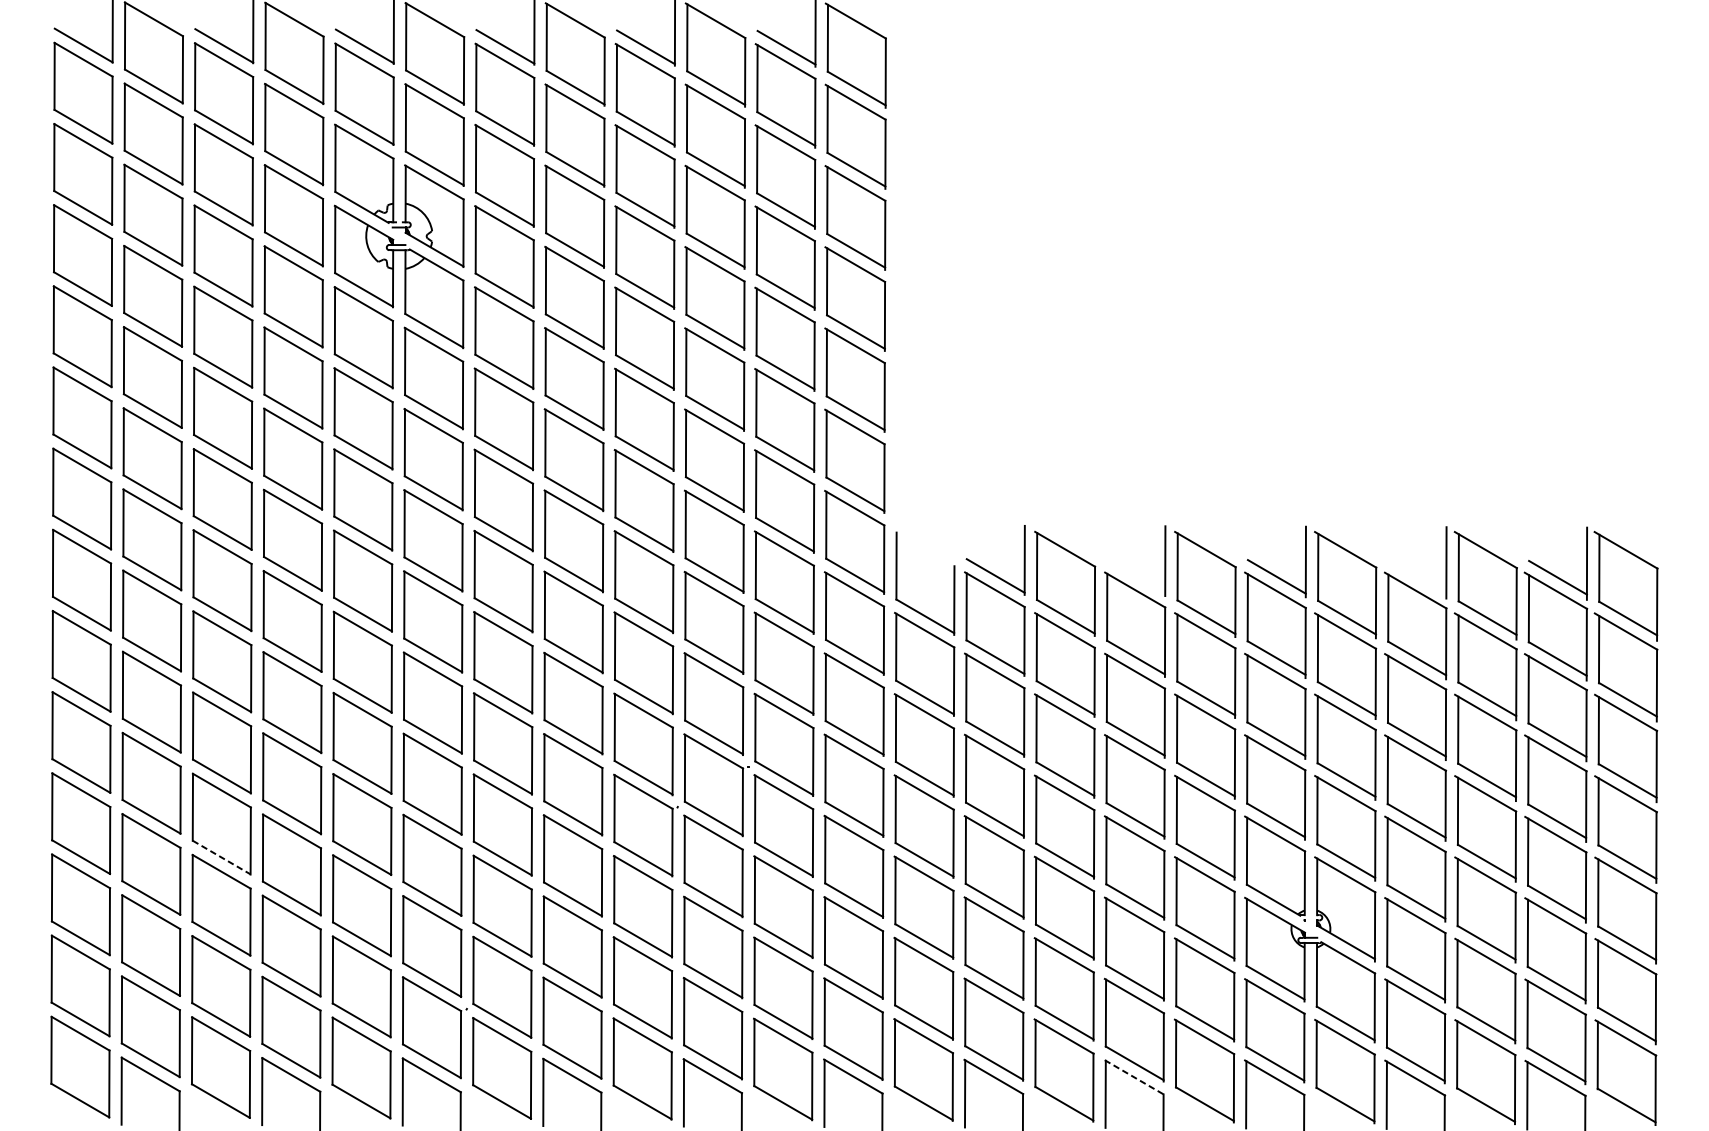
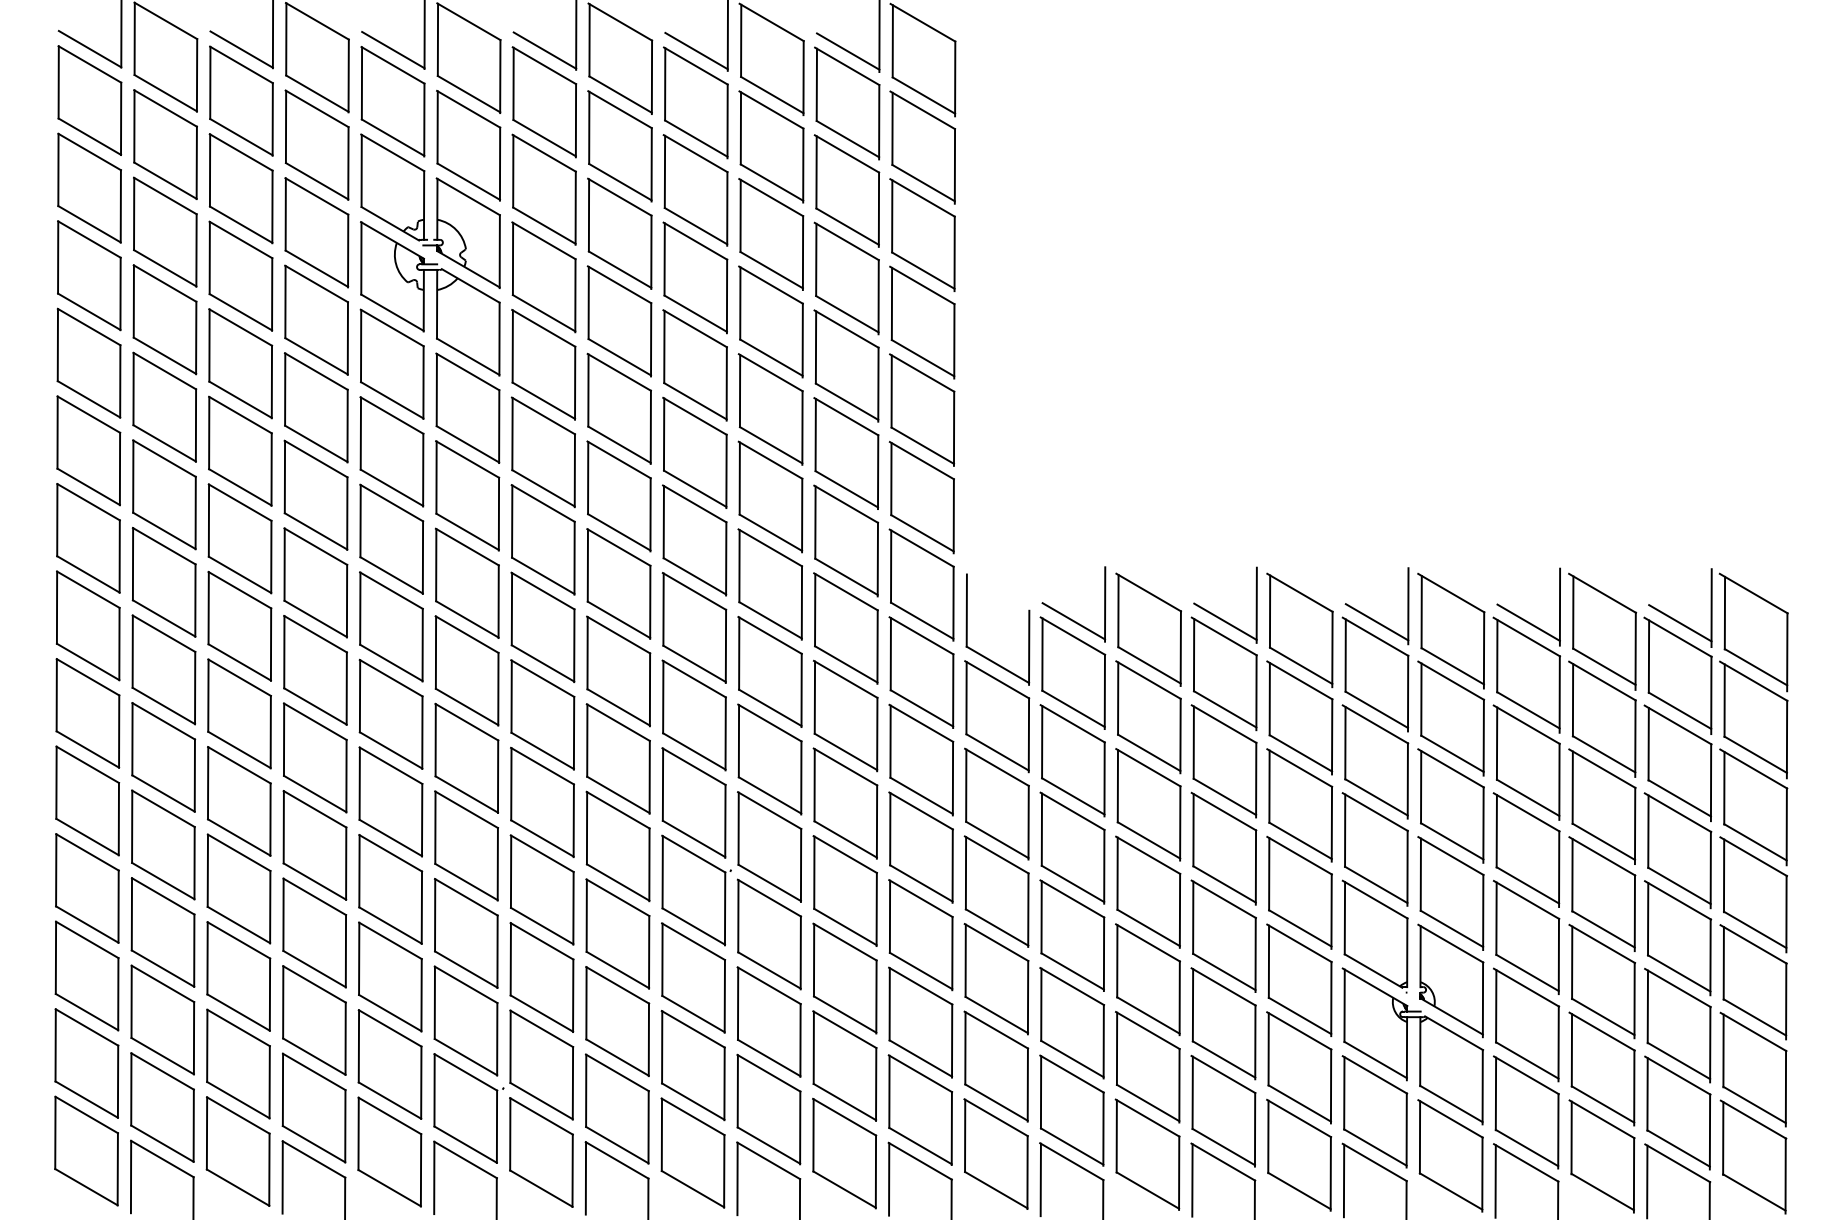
line: (1136, 576) -> (1225, 621), added
line: (1417, 577) -> (1528, 622), added
line: (222, 858) -> (239, 925), dashed -> solid
line: (1134, 1077) -> (1223, 1162), dashed -> solid

